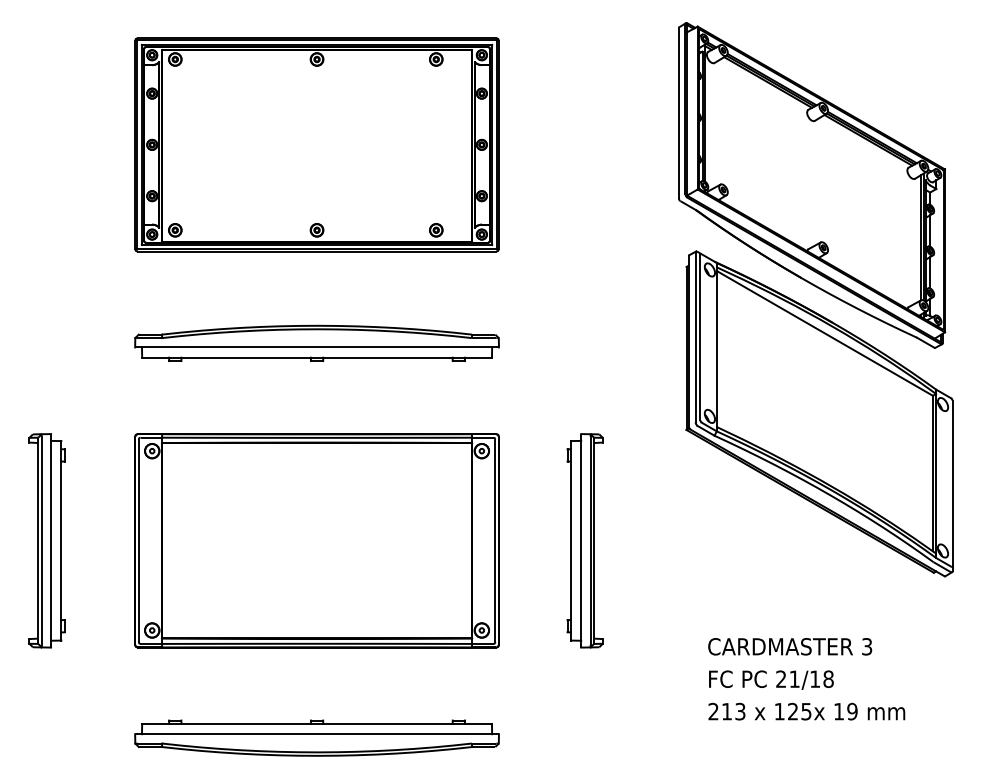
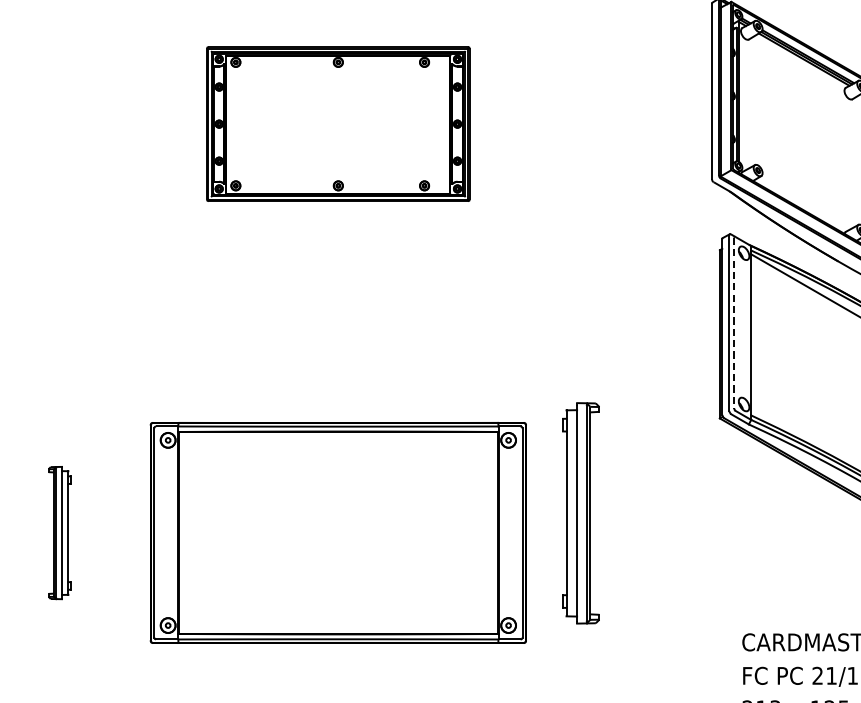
part: (316, 144) -> (337, 123), size x0.7
line: (700, 337) -> (734, 322), solid -> dashed
part: (316, 342) -> (337, 328), removed
part: (46, 540) -> (58, 532), size x0.6
part: (584, 540) -> (580, 513), moved

